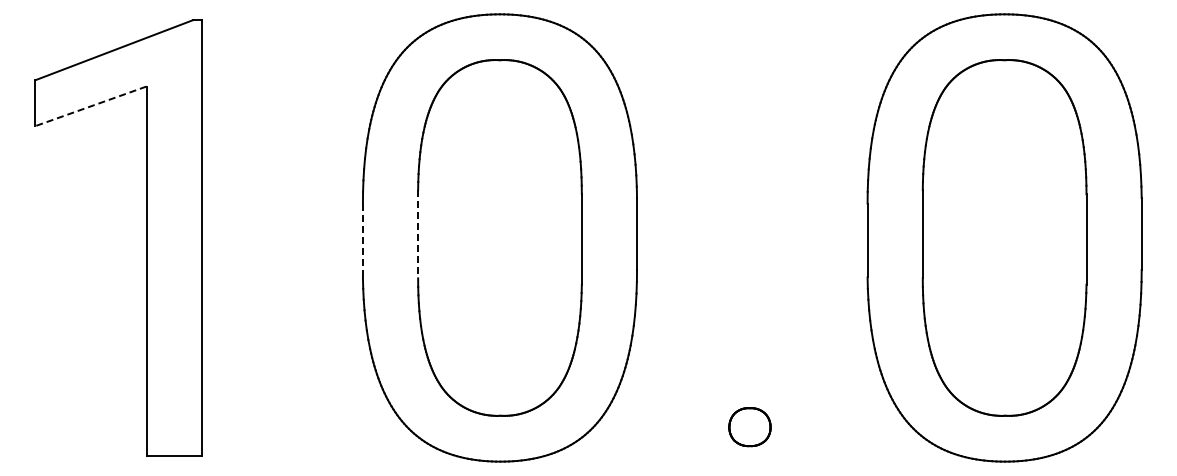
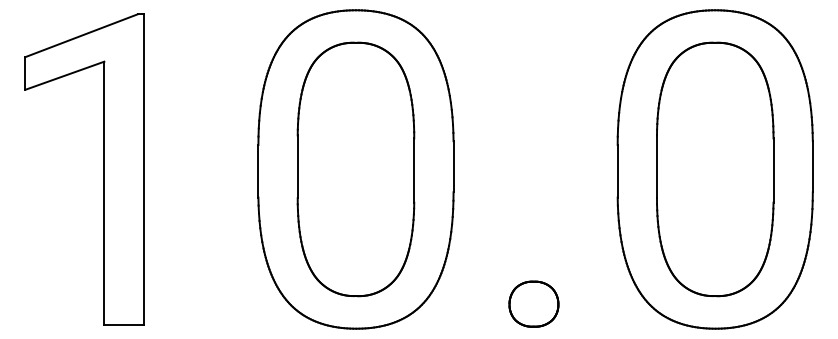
line: (90, 106) -> (64, 75), dashed -> solid
line: (418, 234) -> (297, 167), dashed -> solid
line: (362, 240) -> (258, 171), dashed -> solid
part: (749, 426) -> (533, 303), size x1.67

